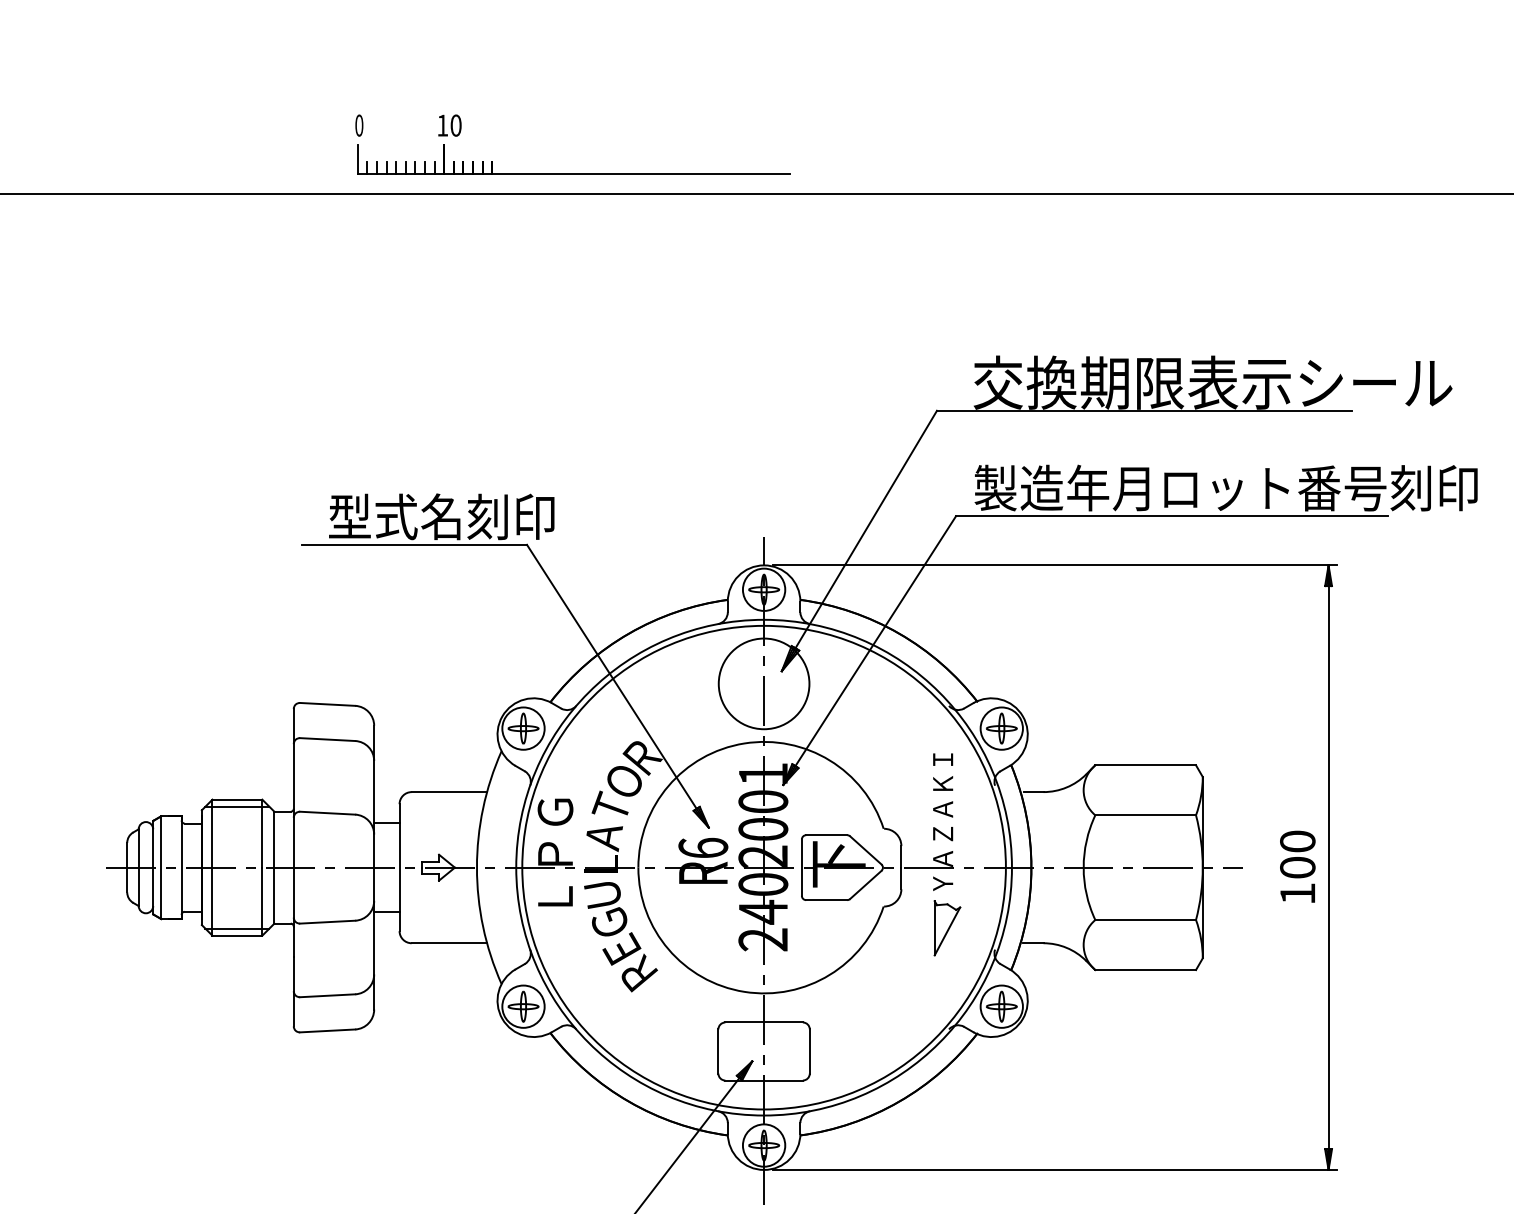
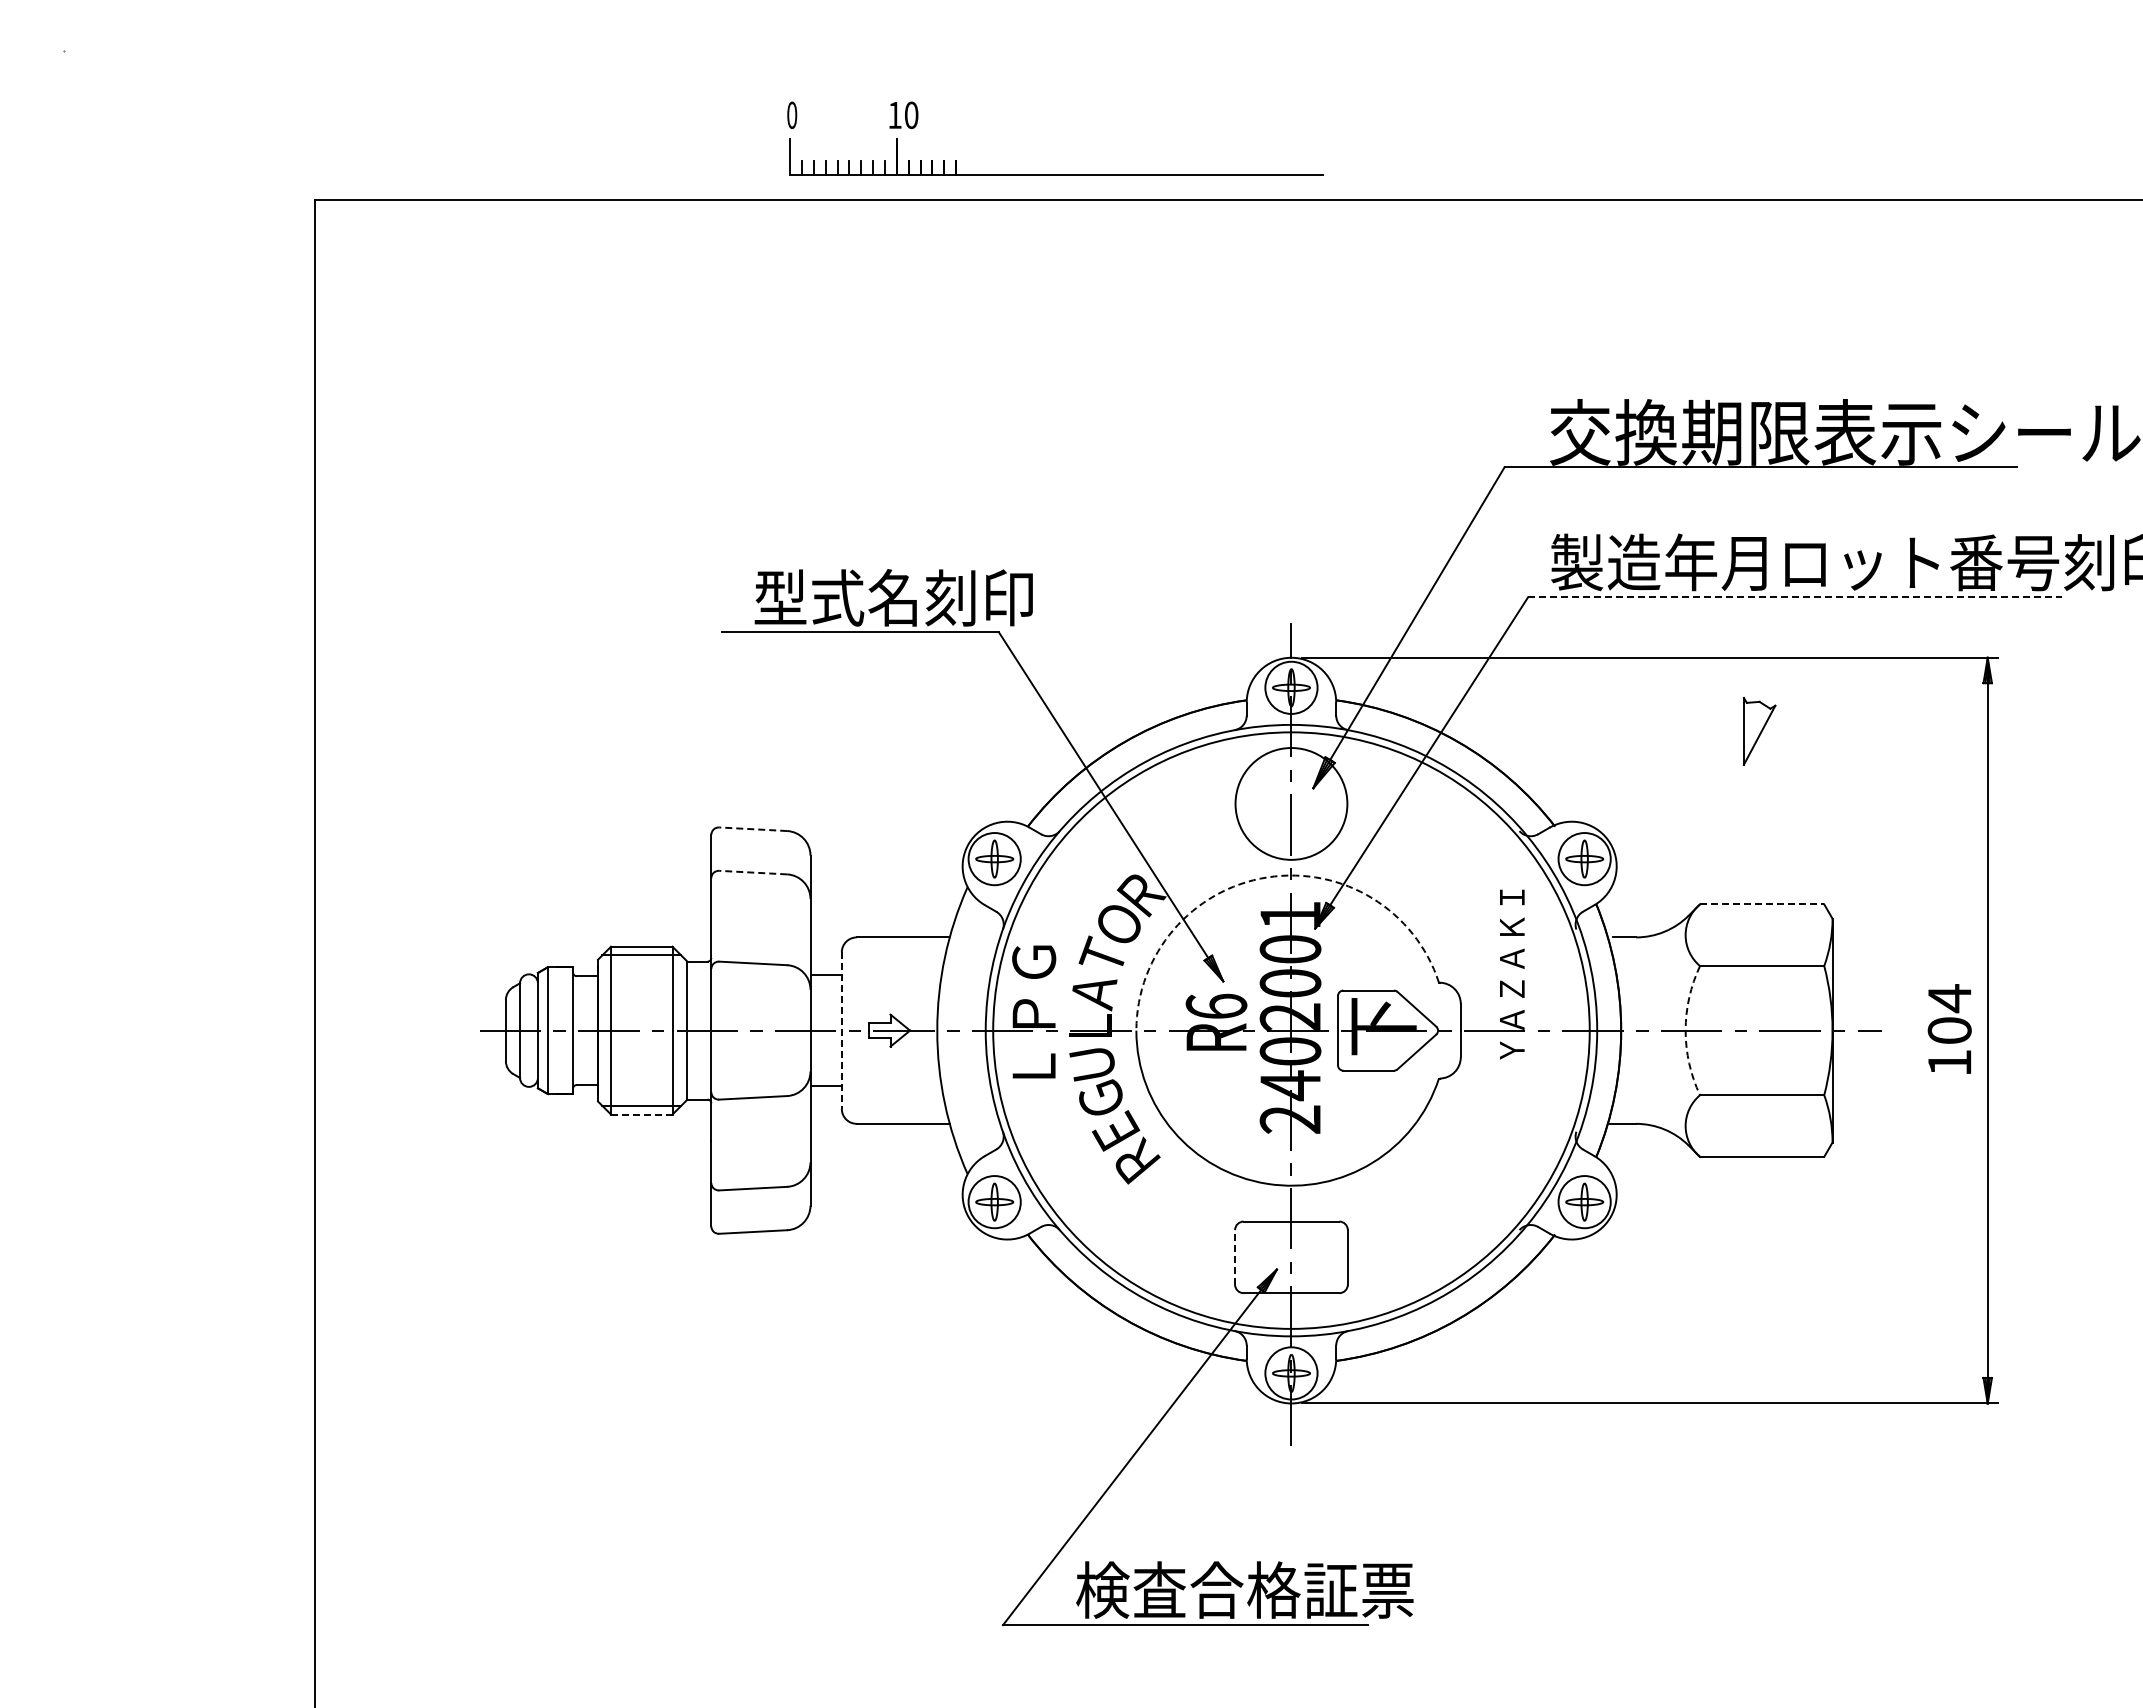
line: (1171, 516) -> (1794, 597), solid -> dashed
line: (327, 704) -> (752, 829), solid -> dashed
line: (327, 739) -> (752, 872), solid -> dashed
arc: (744, 743) -> (1267, 877), solid -> dashed
line: (1145, 765) -> (1762, 904), solid -> dashed
text: (1297, 841) -> (1949, 998), 100 -> 104
arc: (1083, 867) -> (1685, 1030), solid -> dashed
line: (399, 868) -> (841, 1031), solid -> dashed
part: (947, 928) -> (1759, 731), moved
line: (237, 935) -> (641, 1114), solid -> dashed
line: (718, 1050) -> (1235, 1256), solid -> dashed

